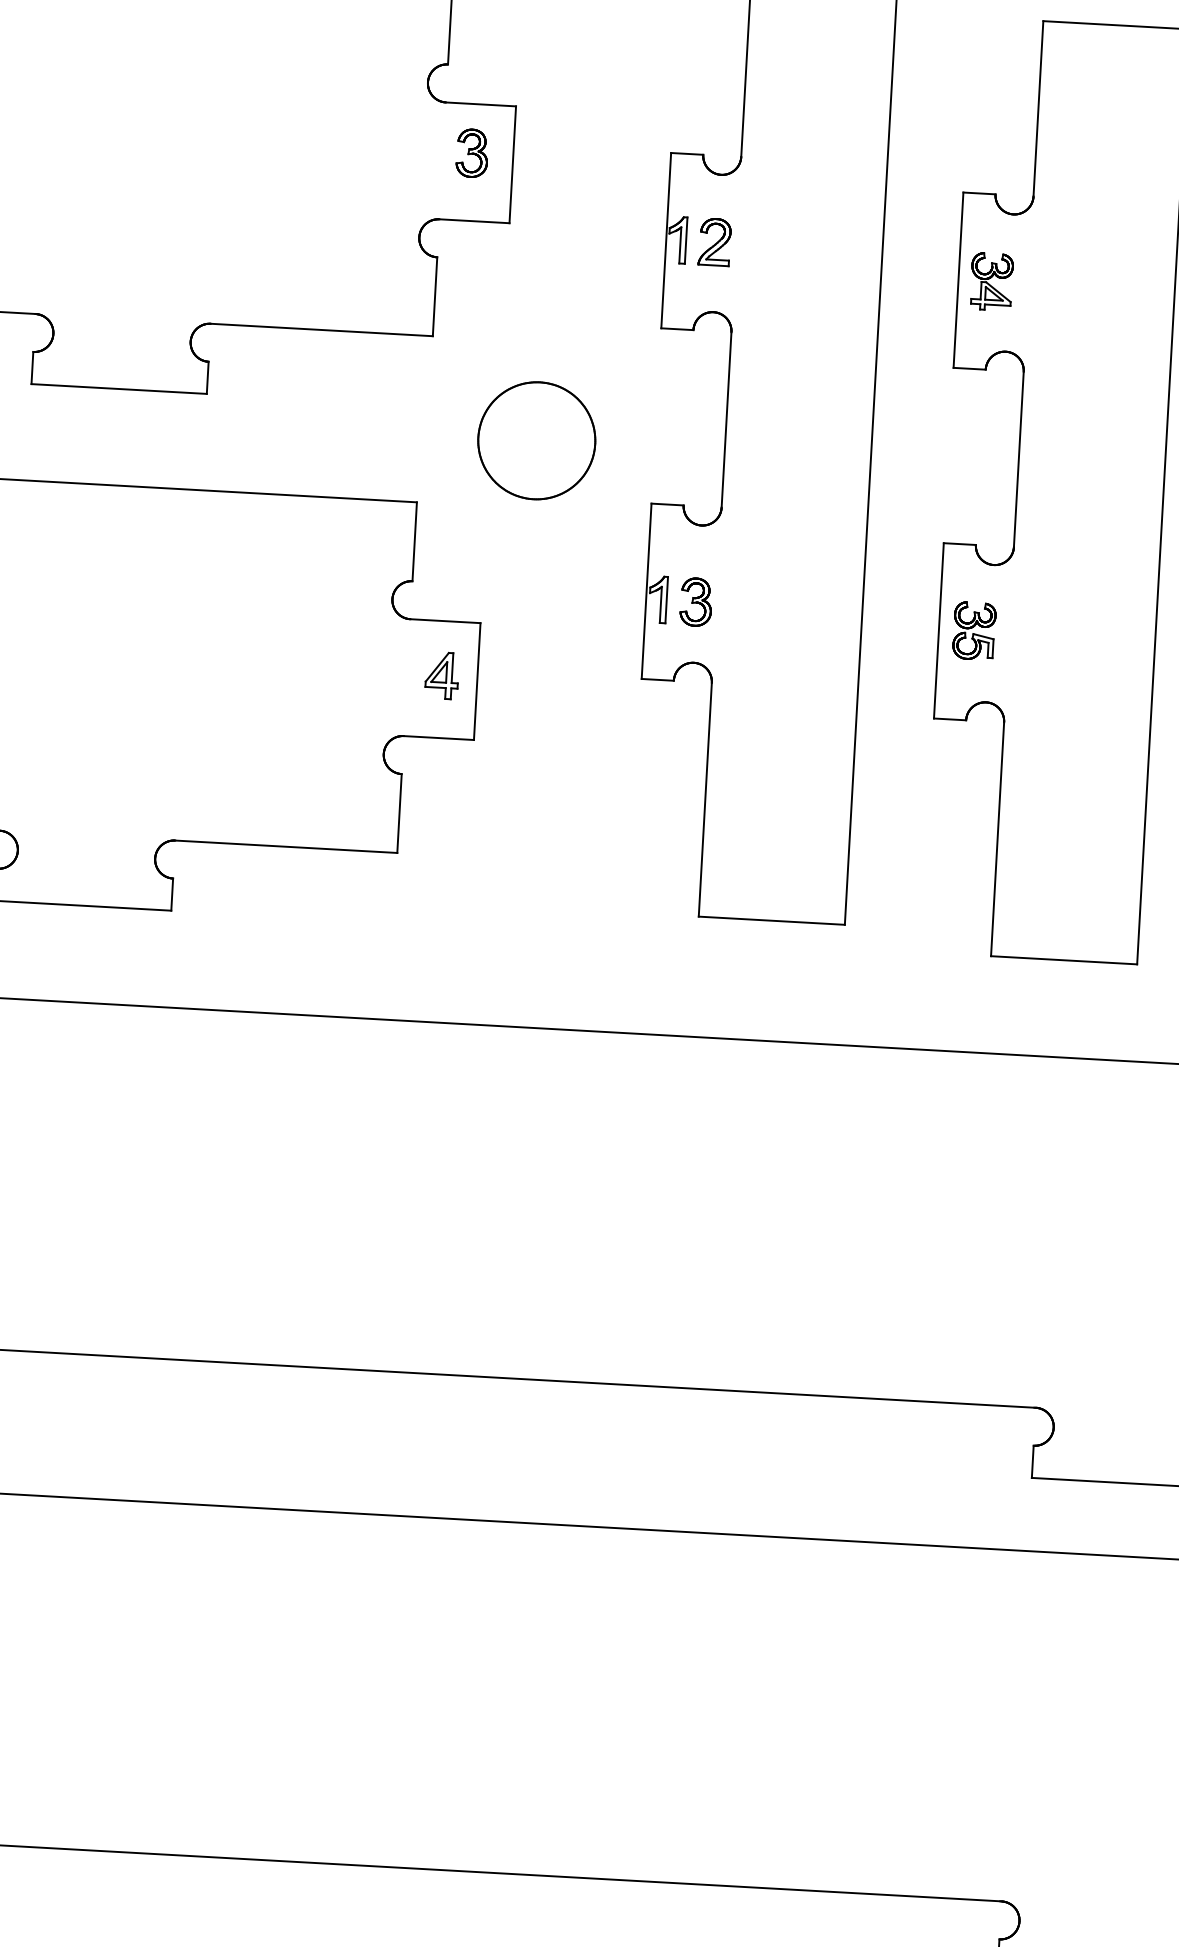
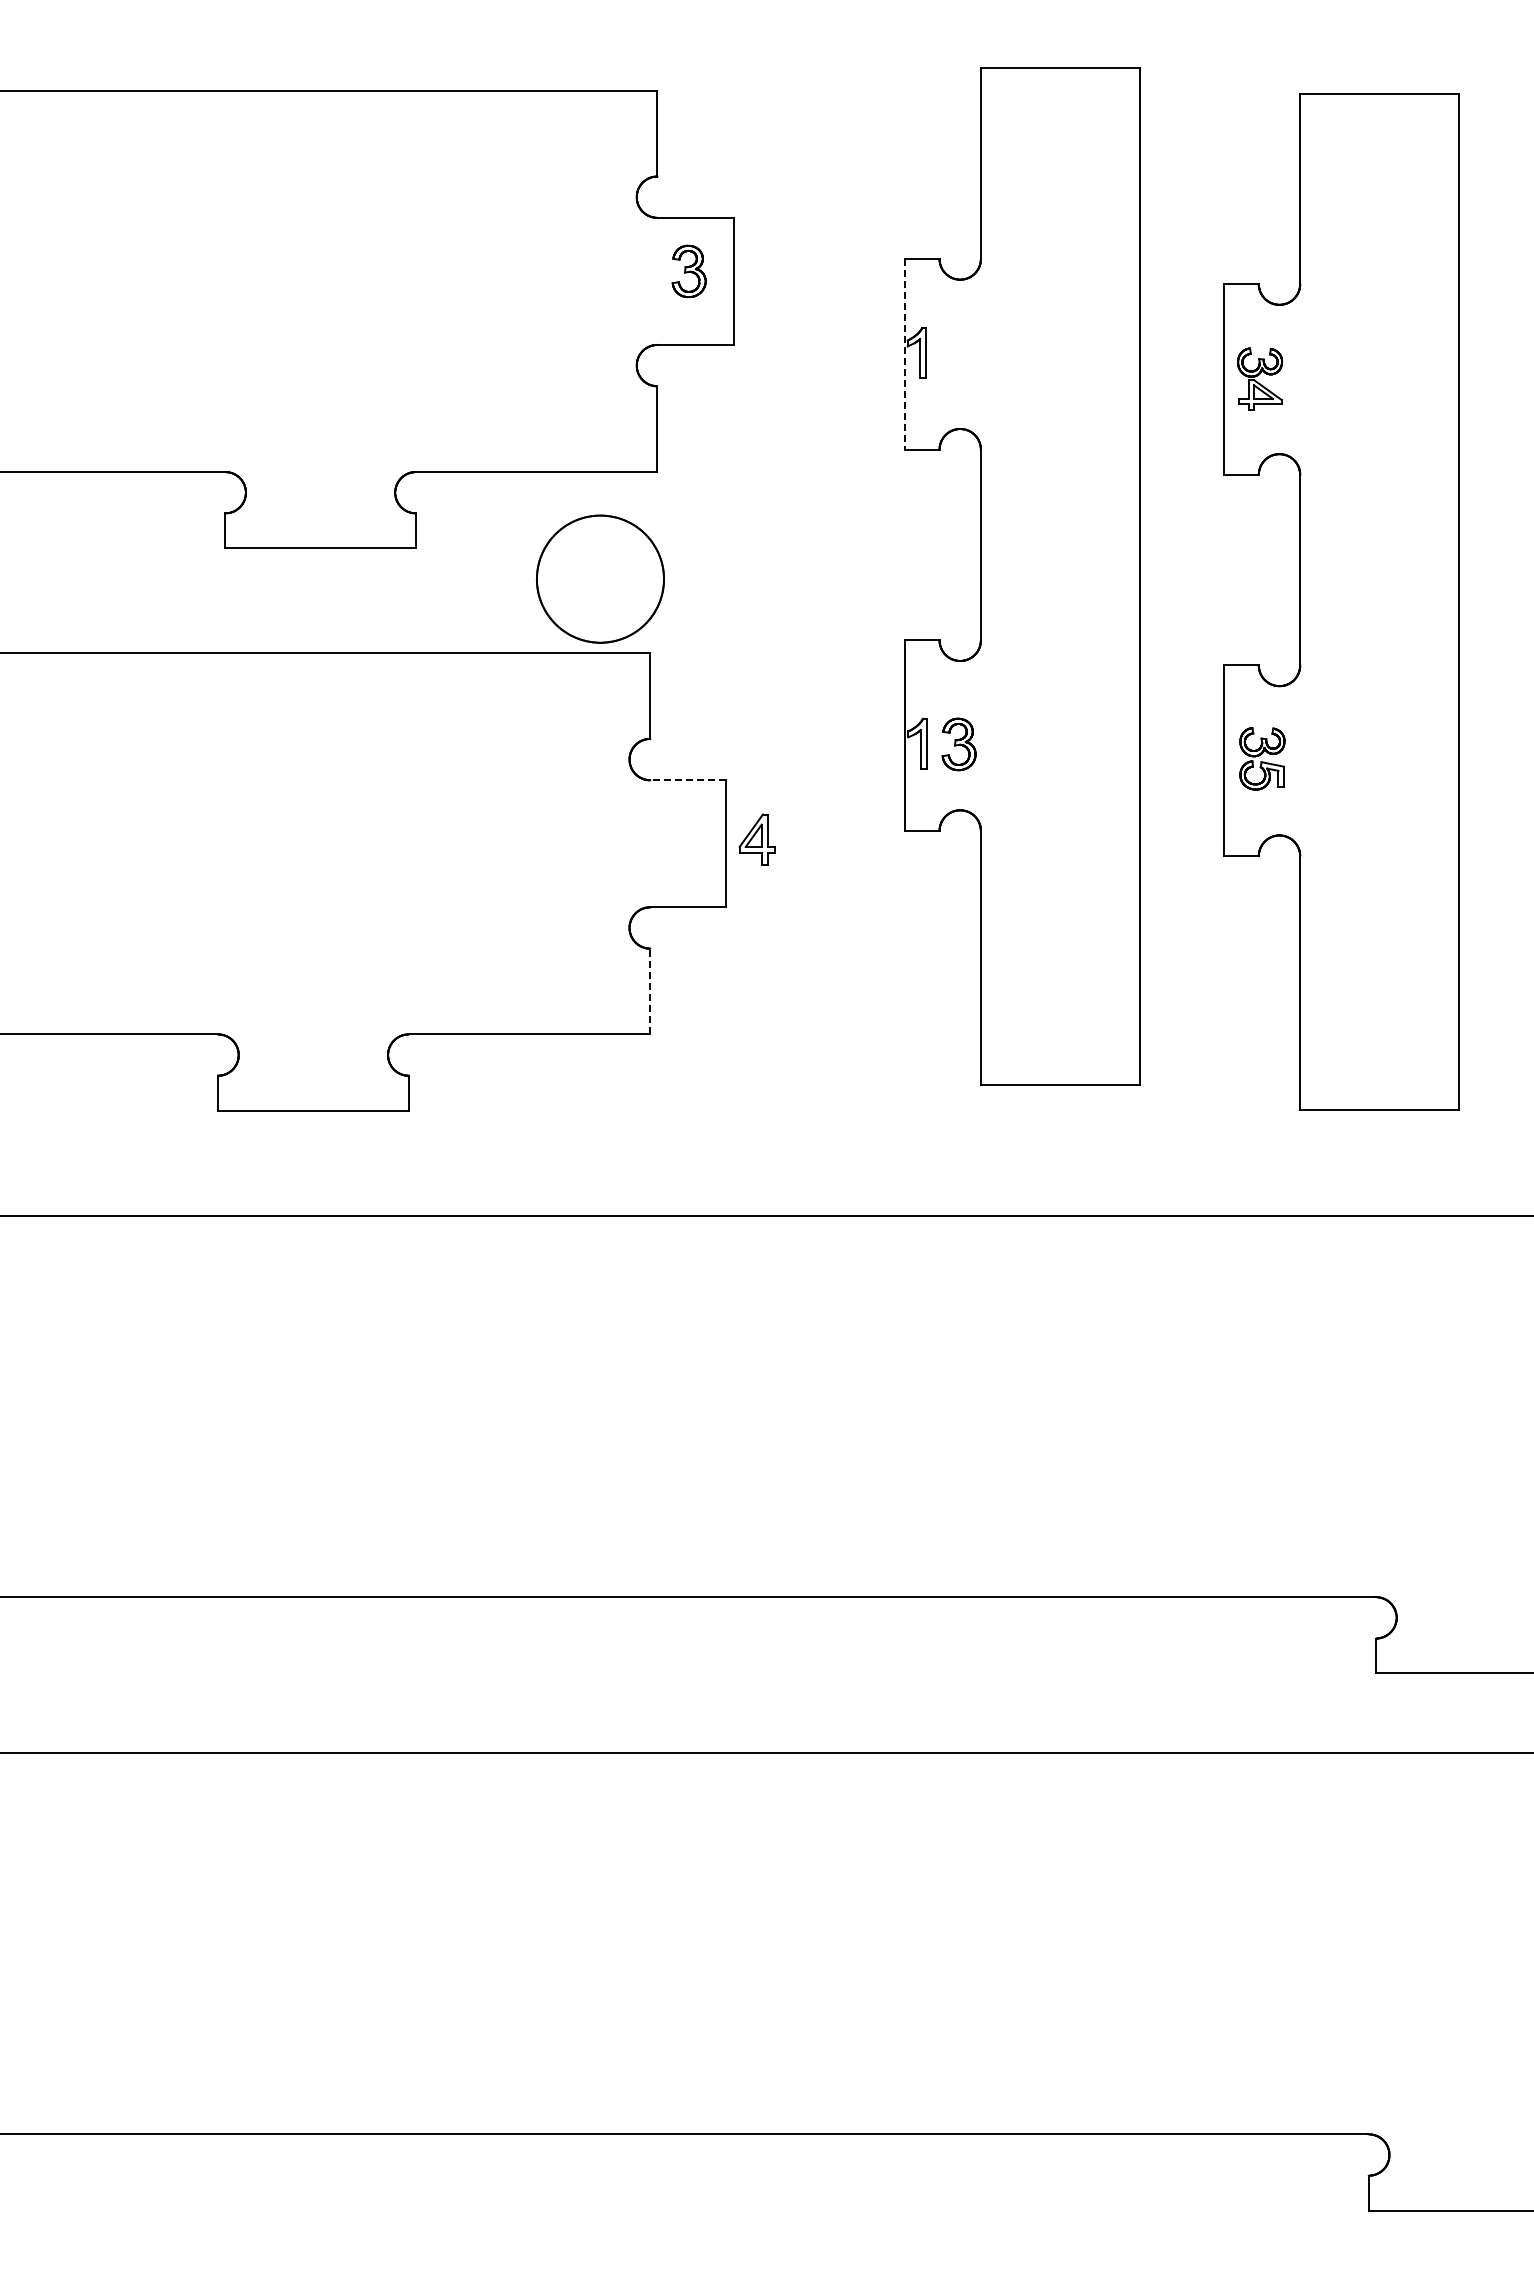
line: (666, 240) -> (904, 354), solid -> dashed
part: (714, 241) -> (957, 352), removed
part: (536, 440) -> (600, 578), moved
line: (444, 621) -> (687, 780), solid -> dashed
part: (441, 675) -> (756, 839), moved
line: (399, 813) -> (650, 991), solid -> dashed

